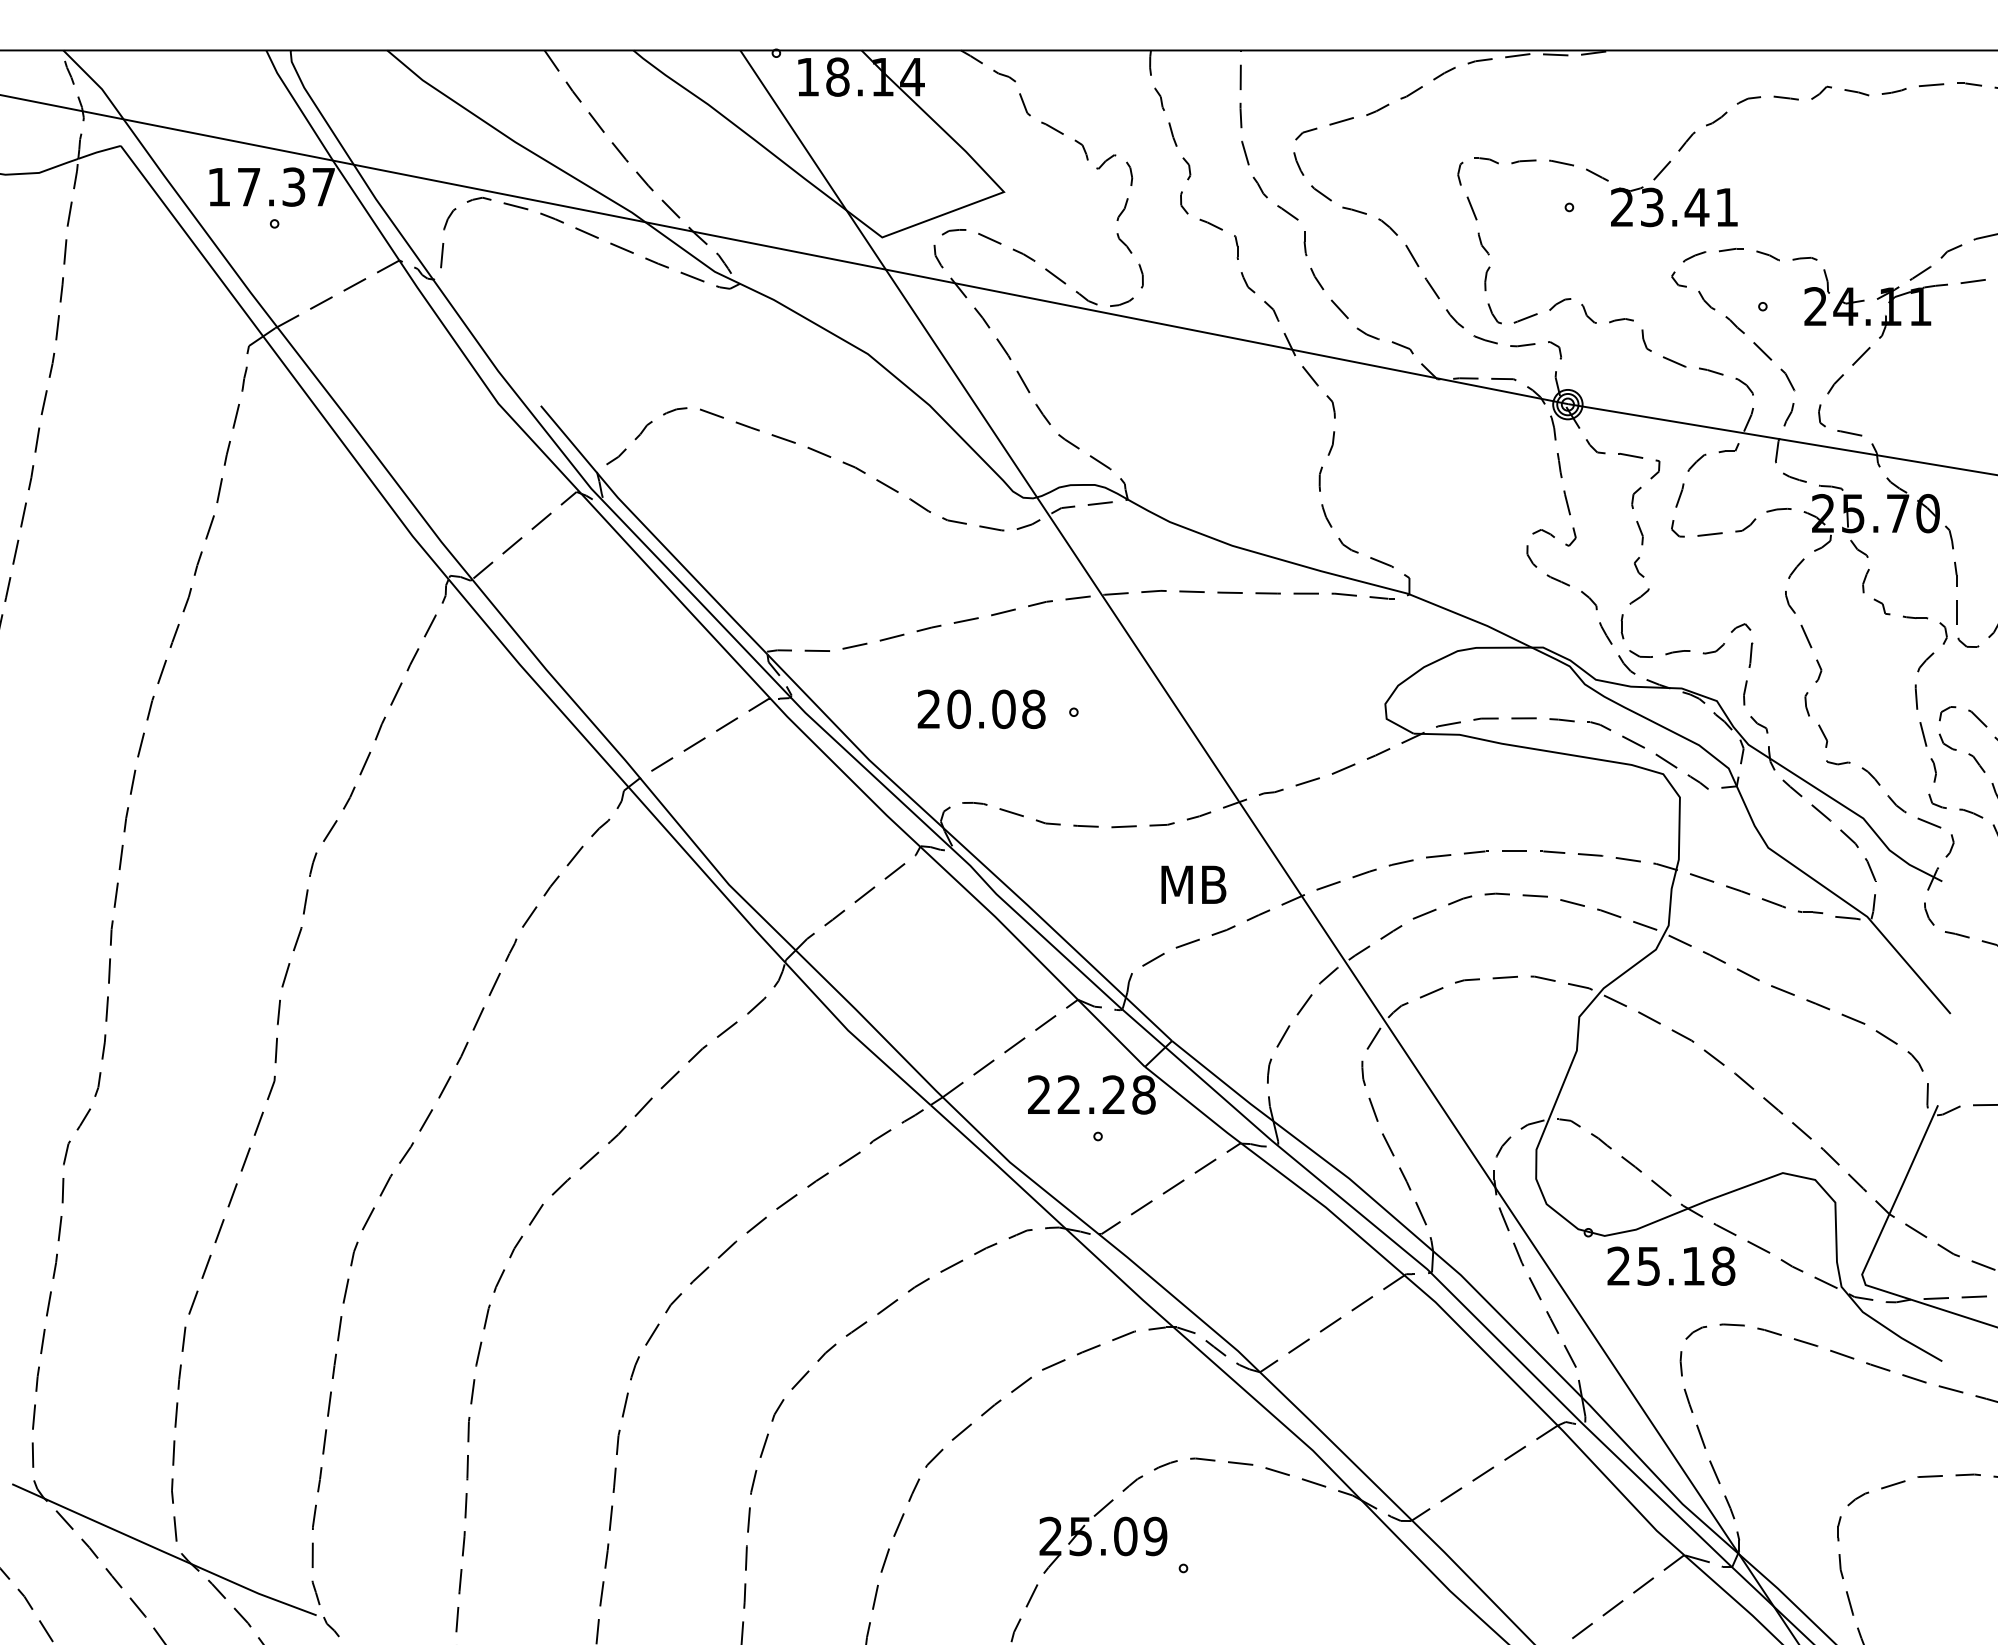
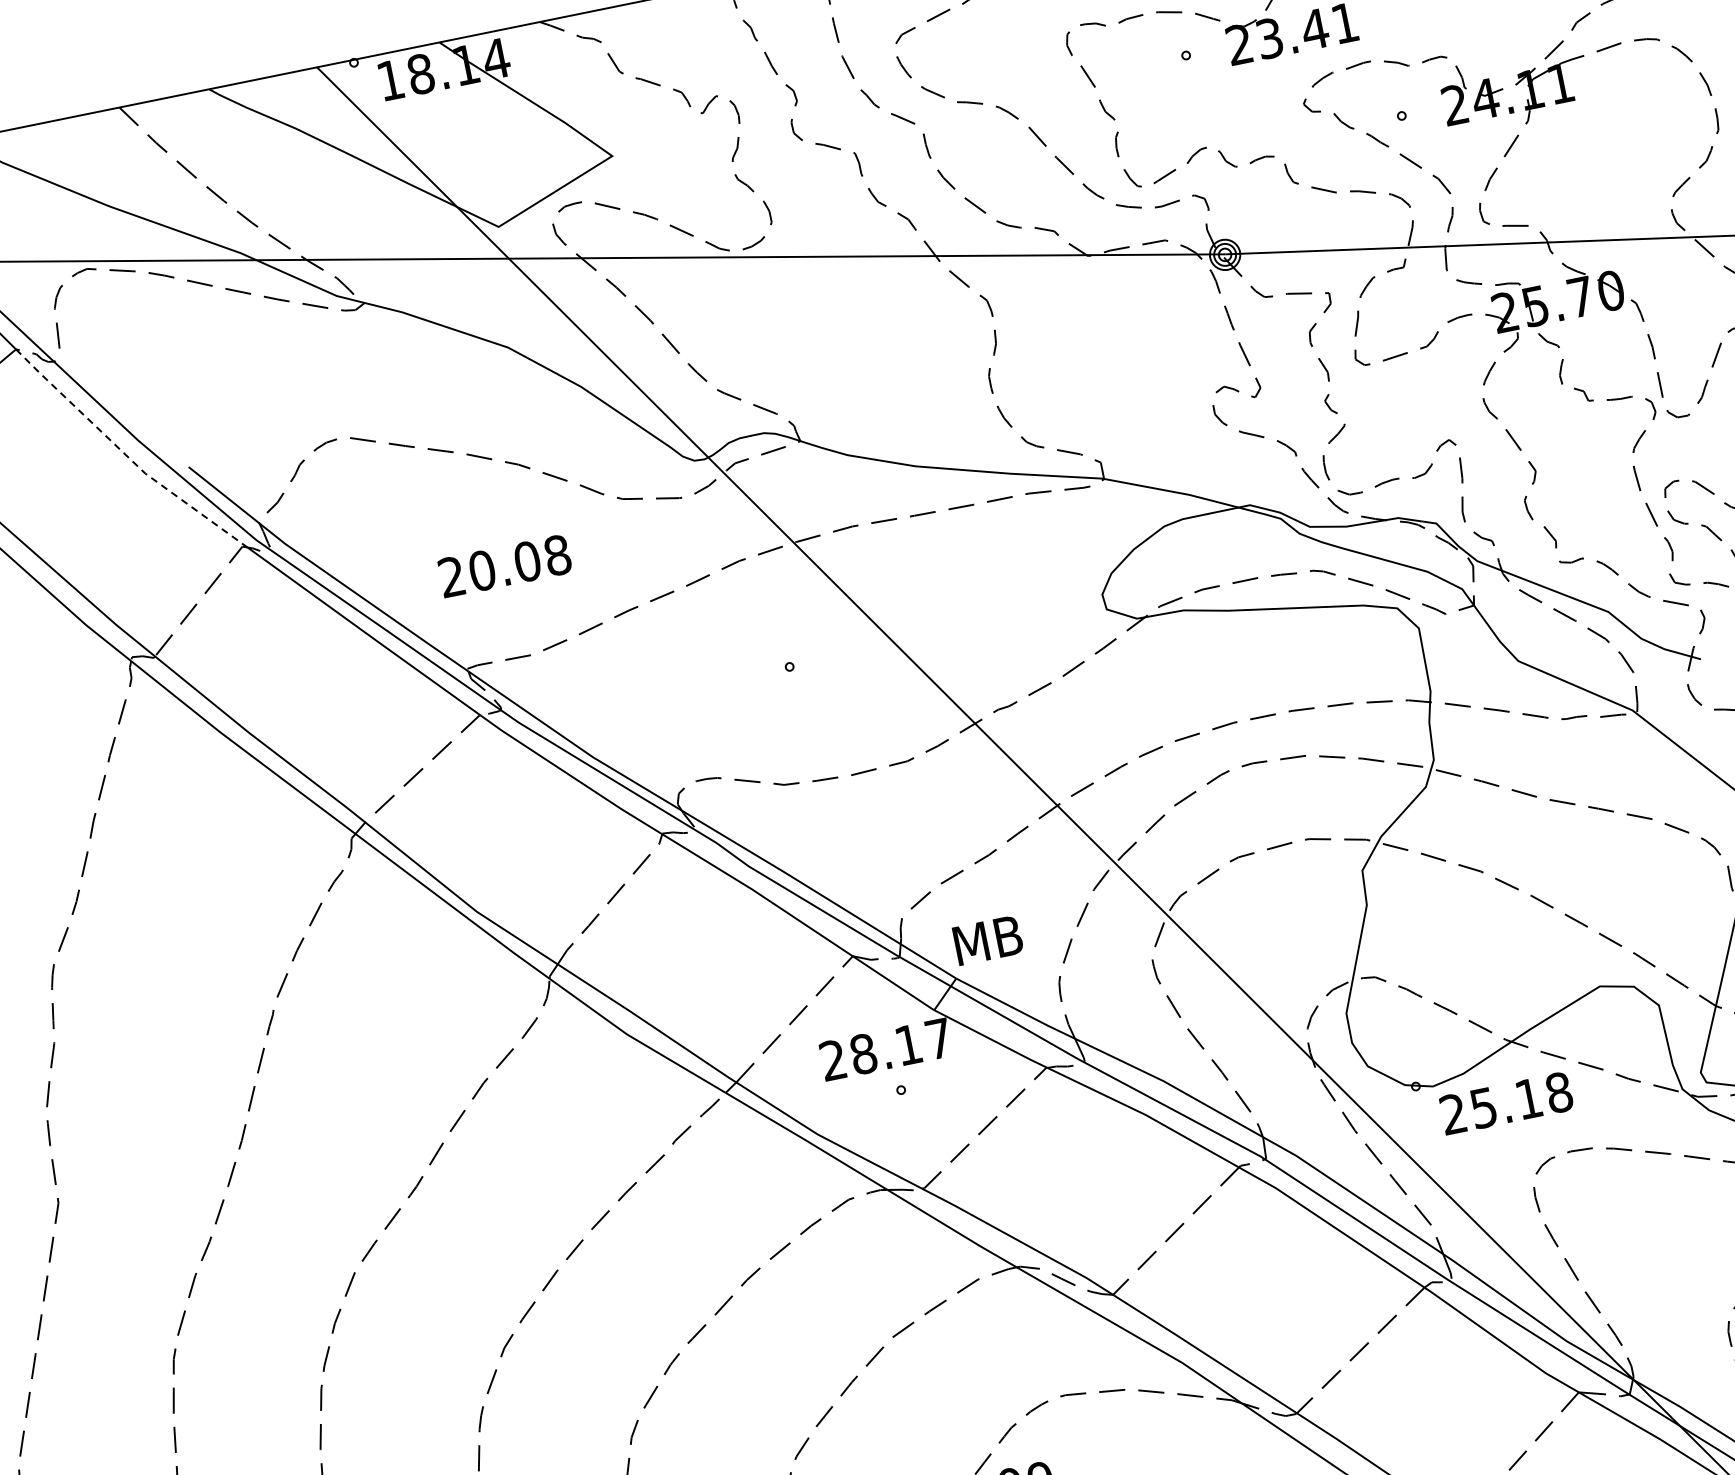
line: (483, 382) -> (125, 455), solid -> dashed
text: (981, 709) -> (504, 566), moved
text: (1193, 884) -> (987, 940), moved
text: (1106, 1094) -> (901, 1046), 22.28 -> 28.17

